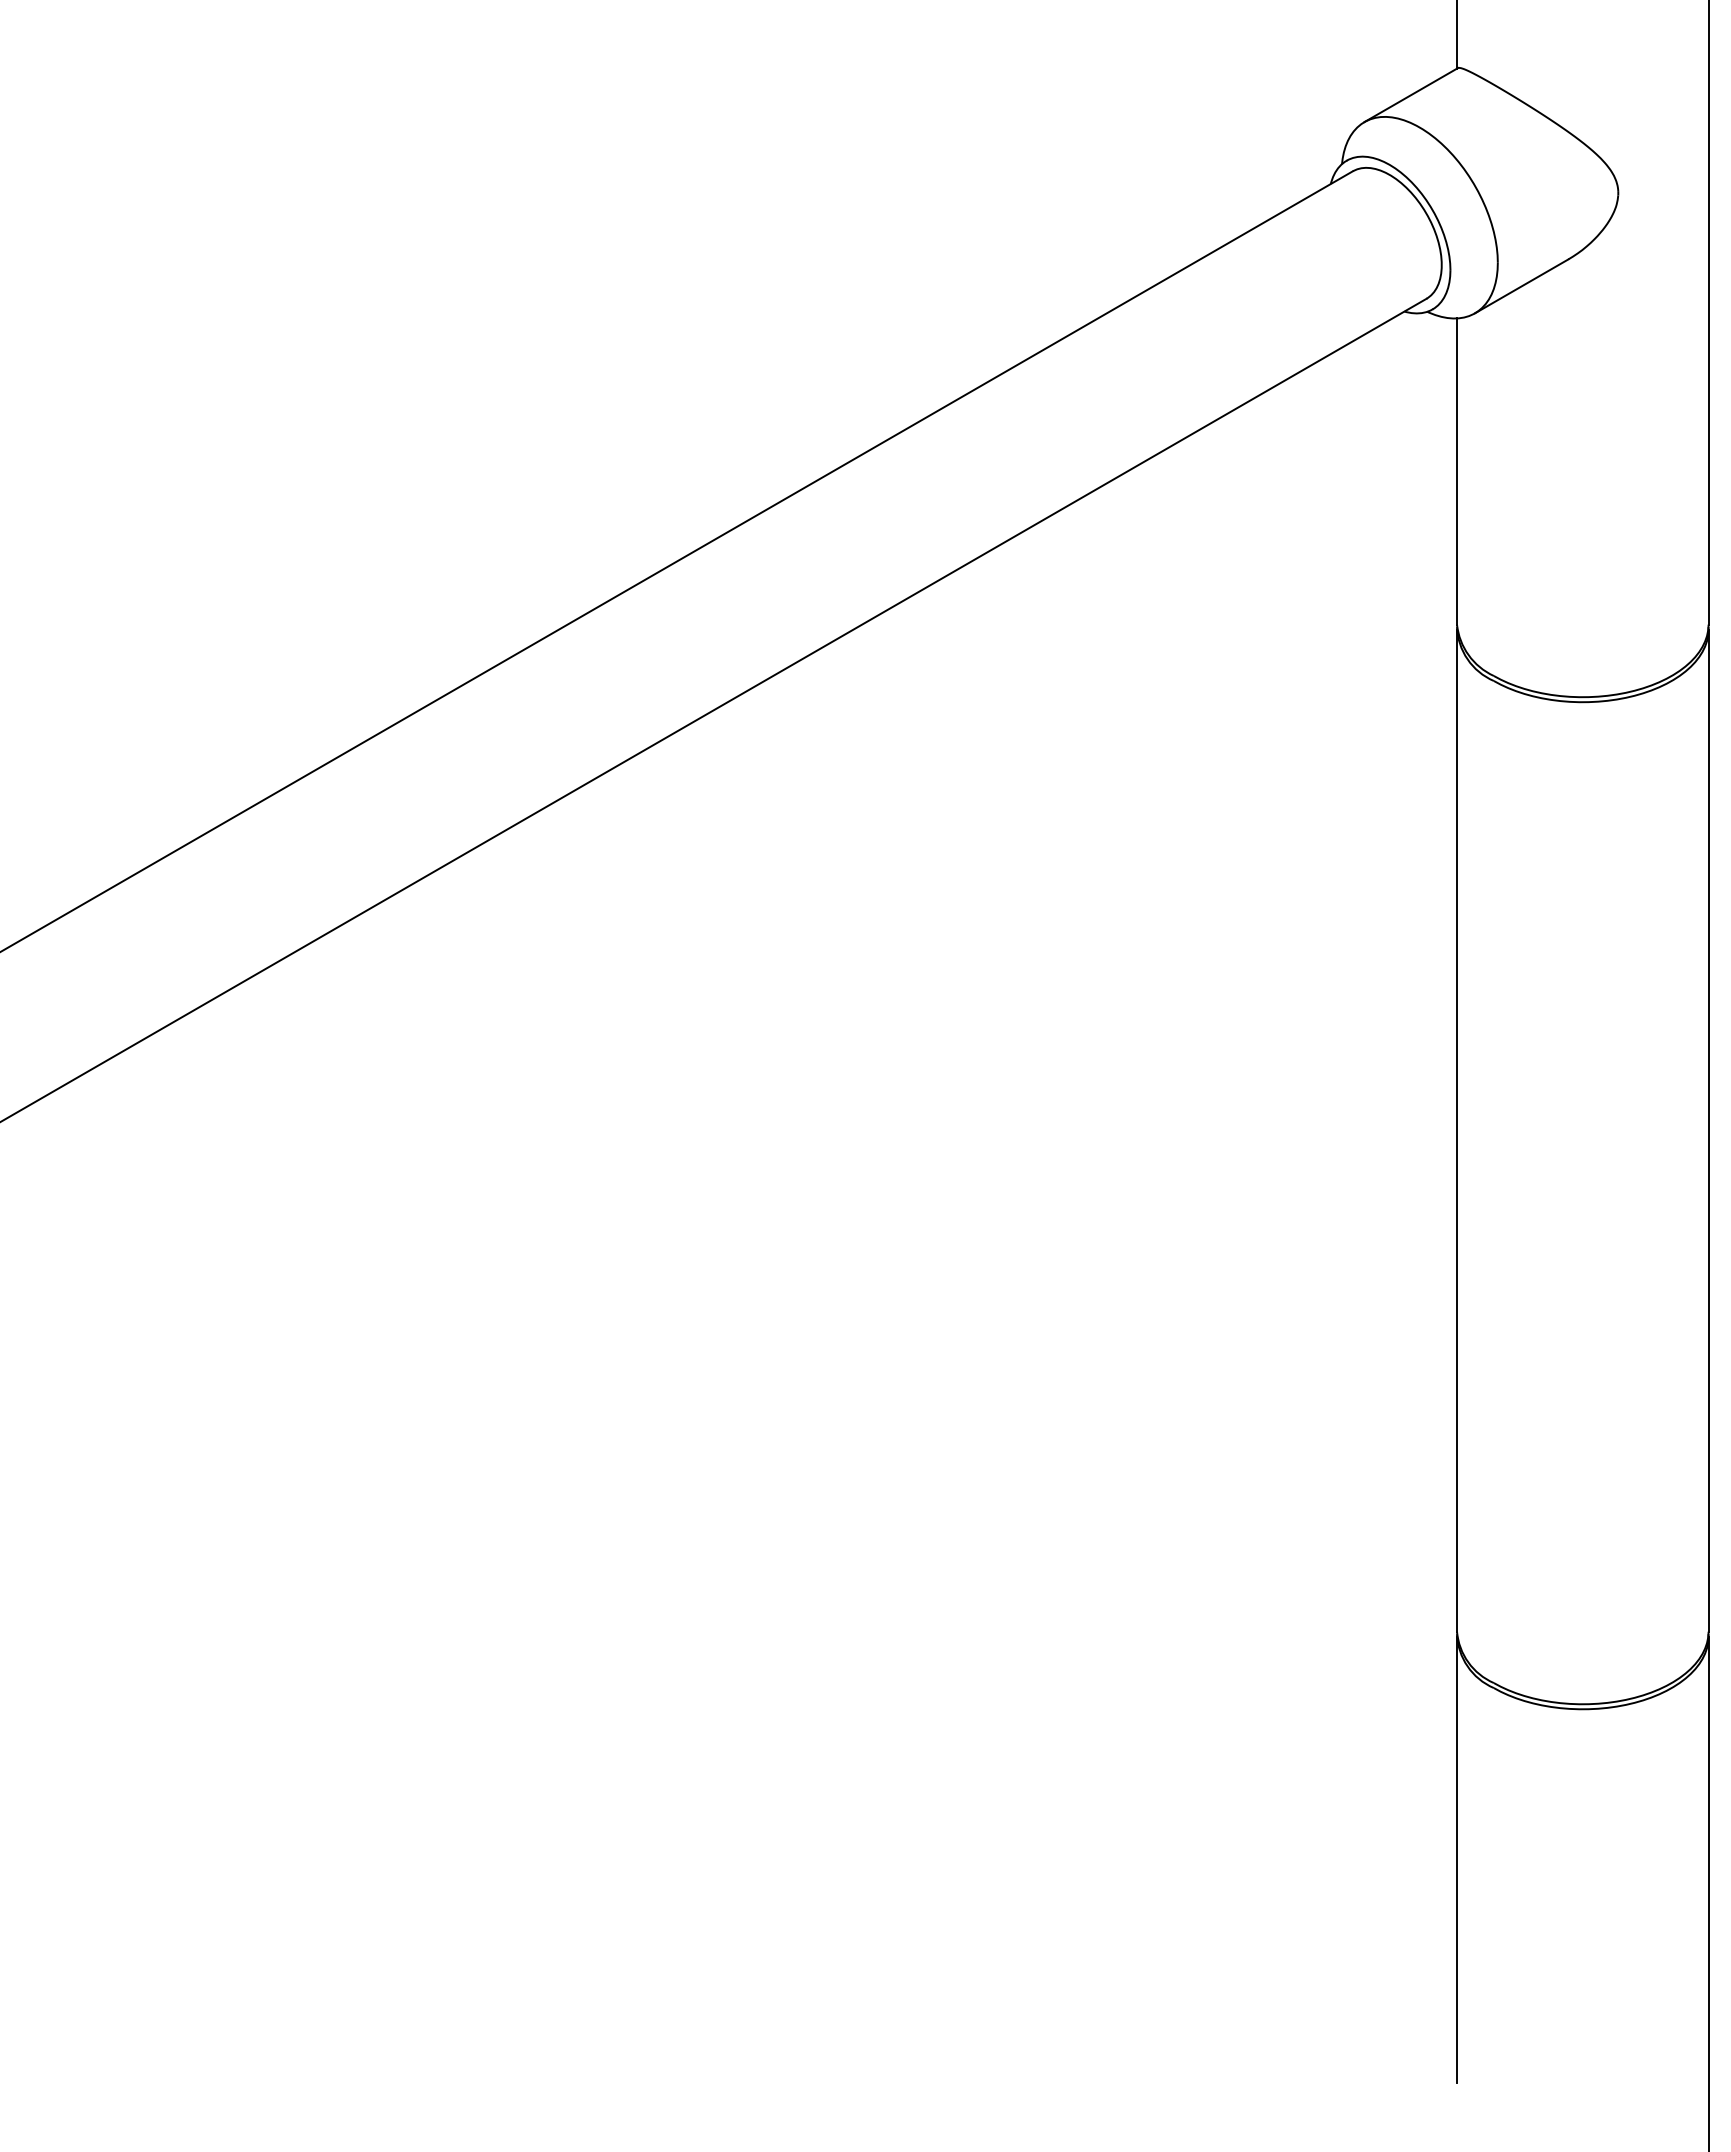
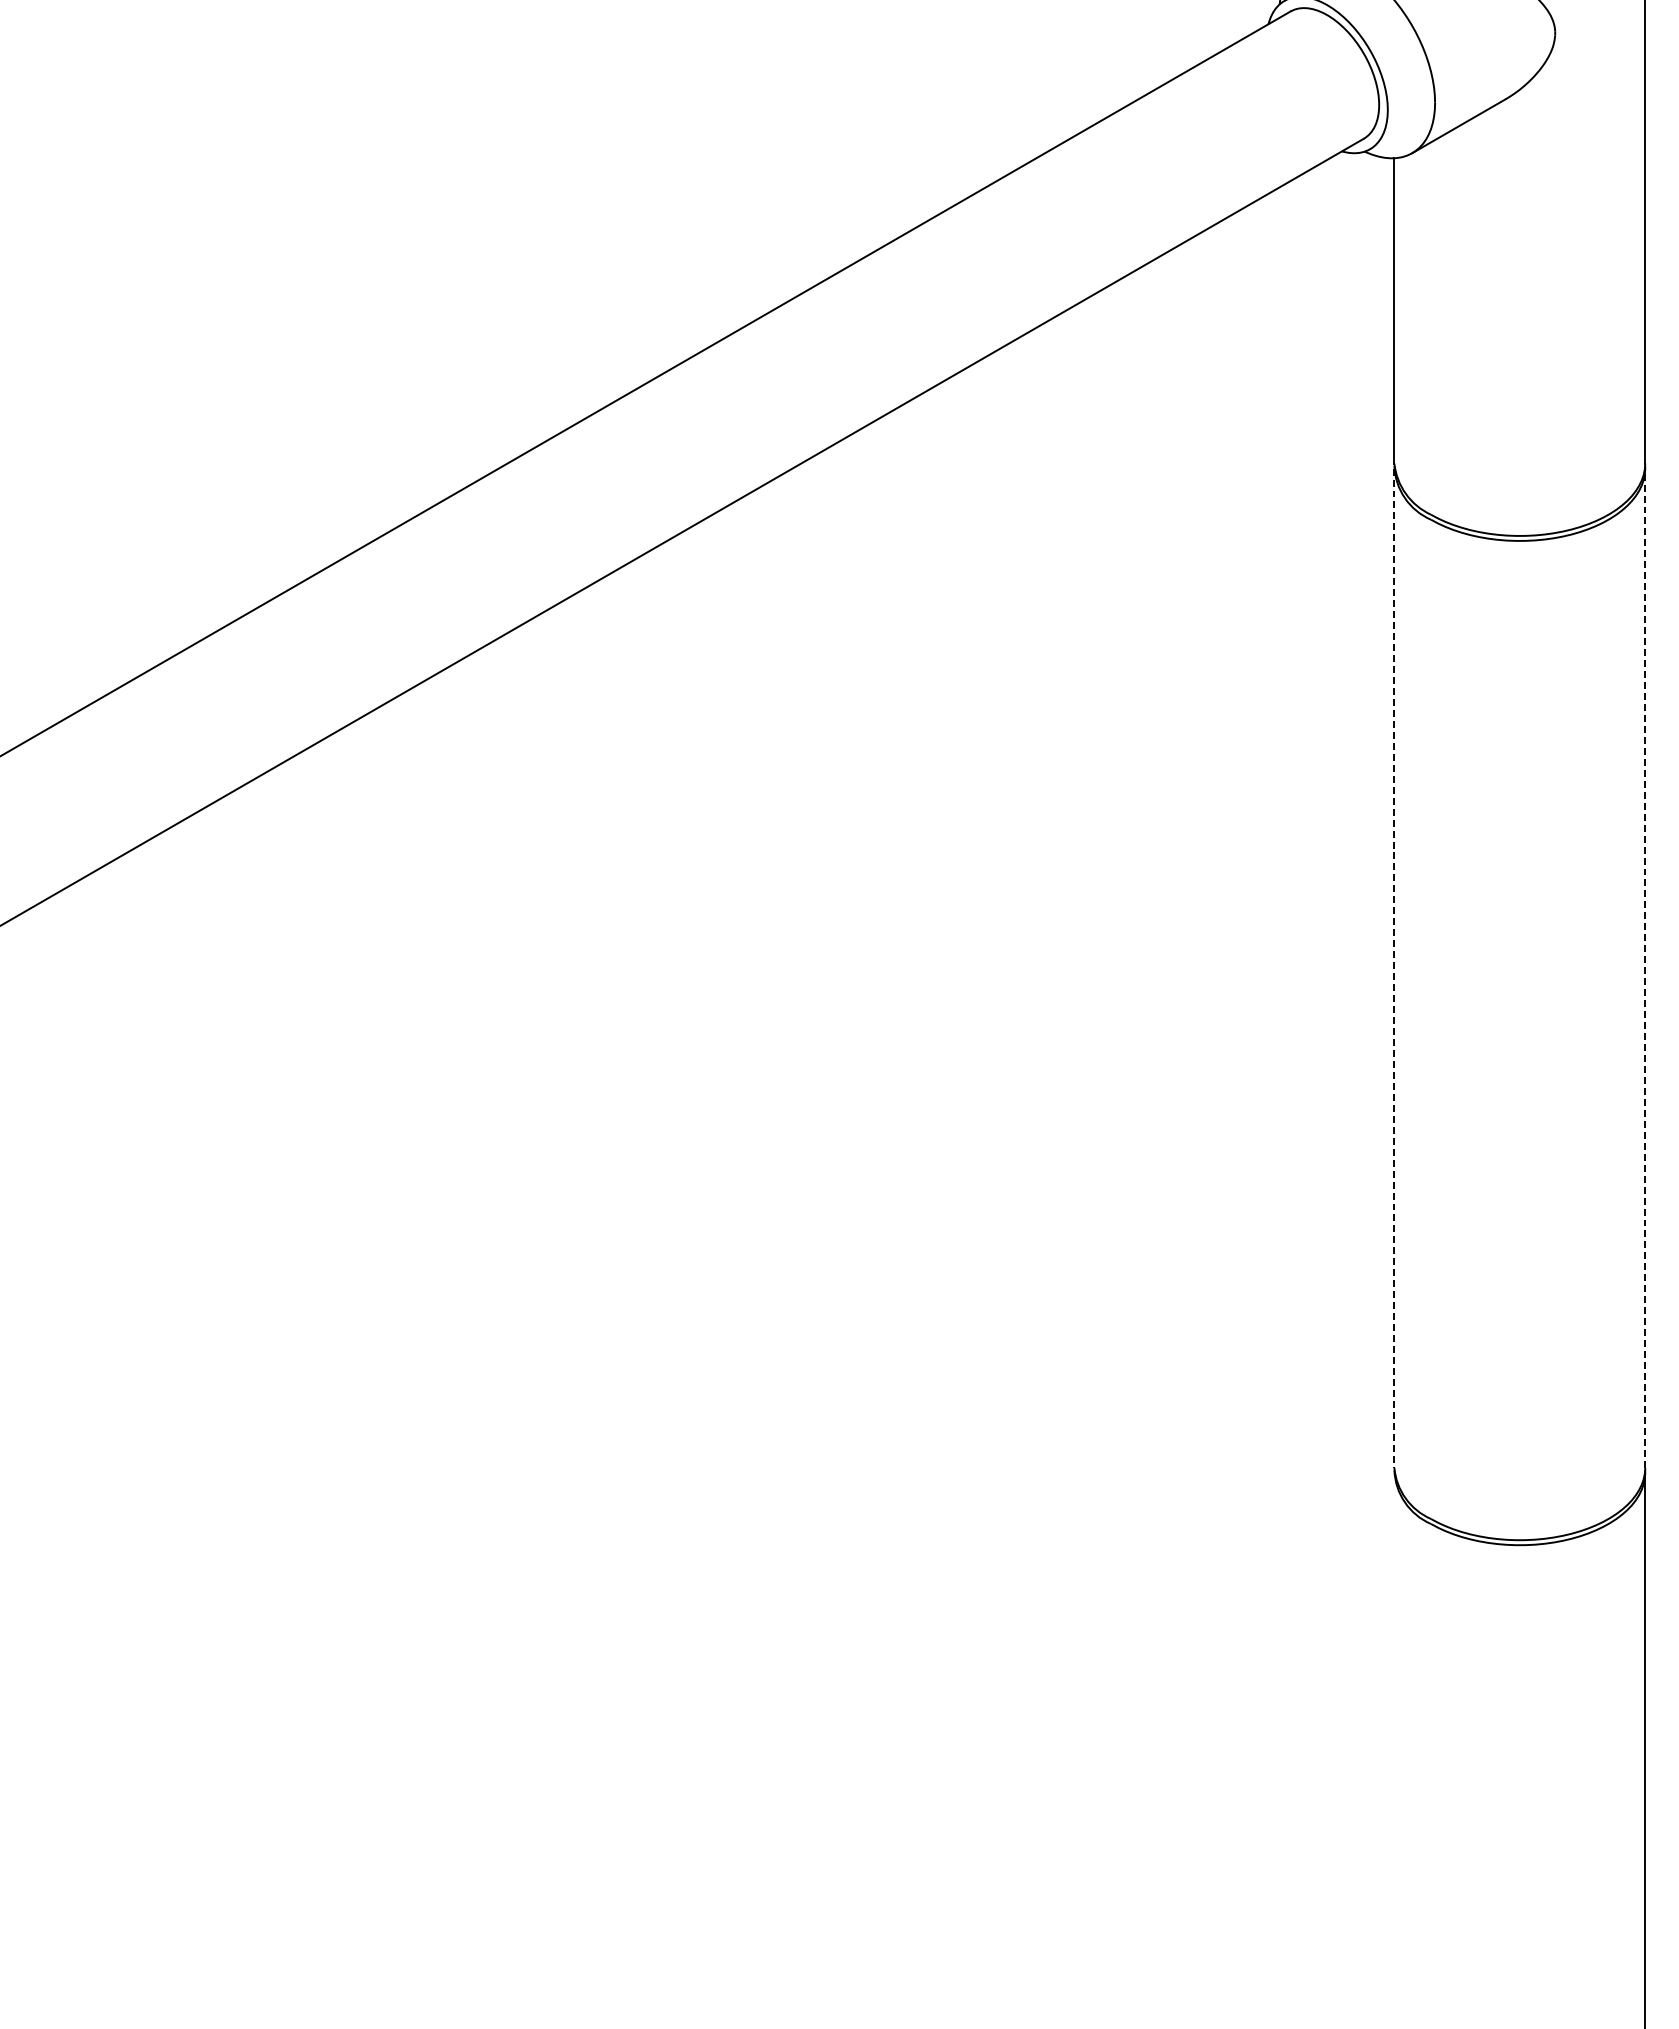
line: (1708, 1130) -> (1645, 968), solid -> dashed
line: (1457, 1131) -> (1394, 969), solid -> dashed
line: (1457, 1859) -> (1394, 1694), removed

